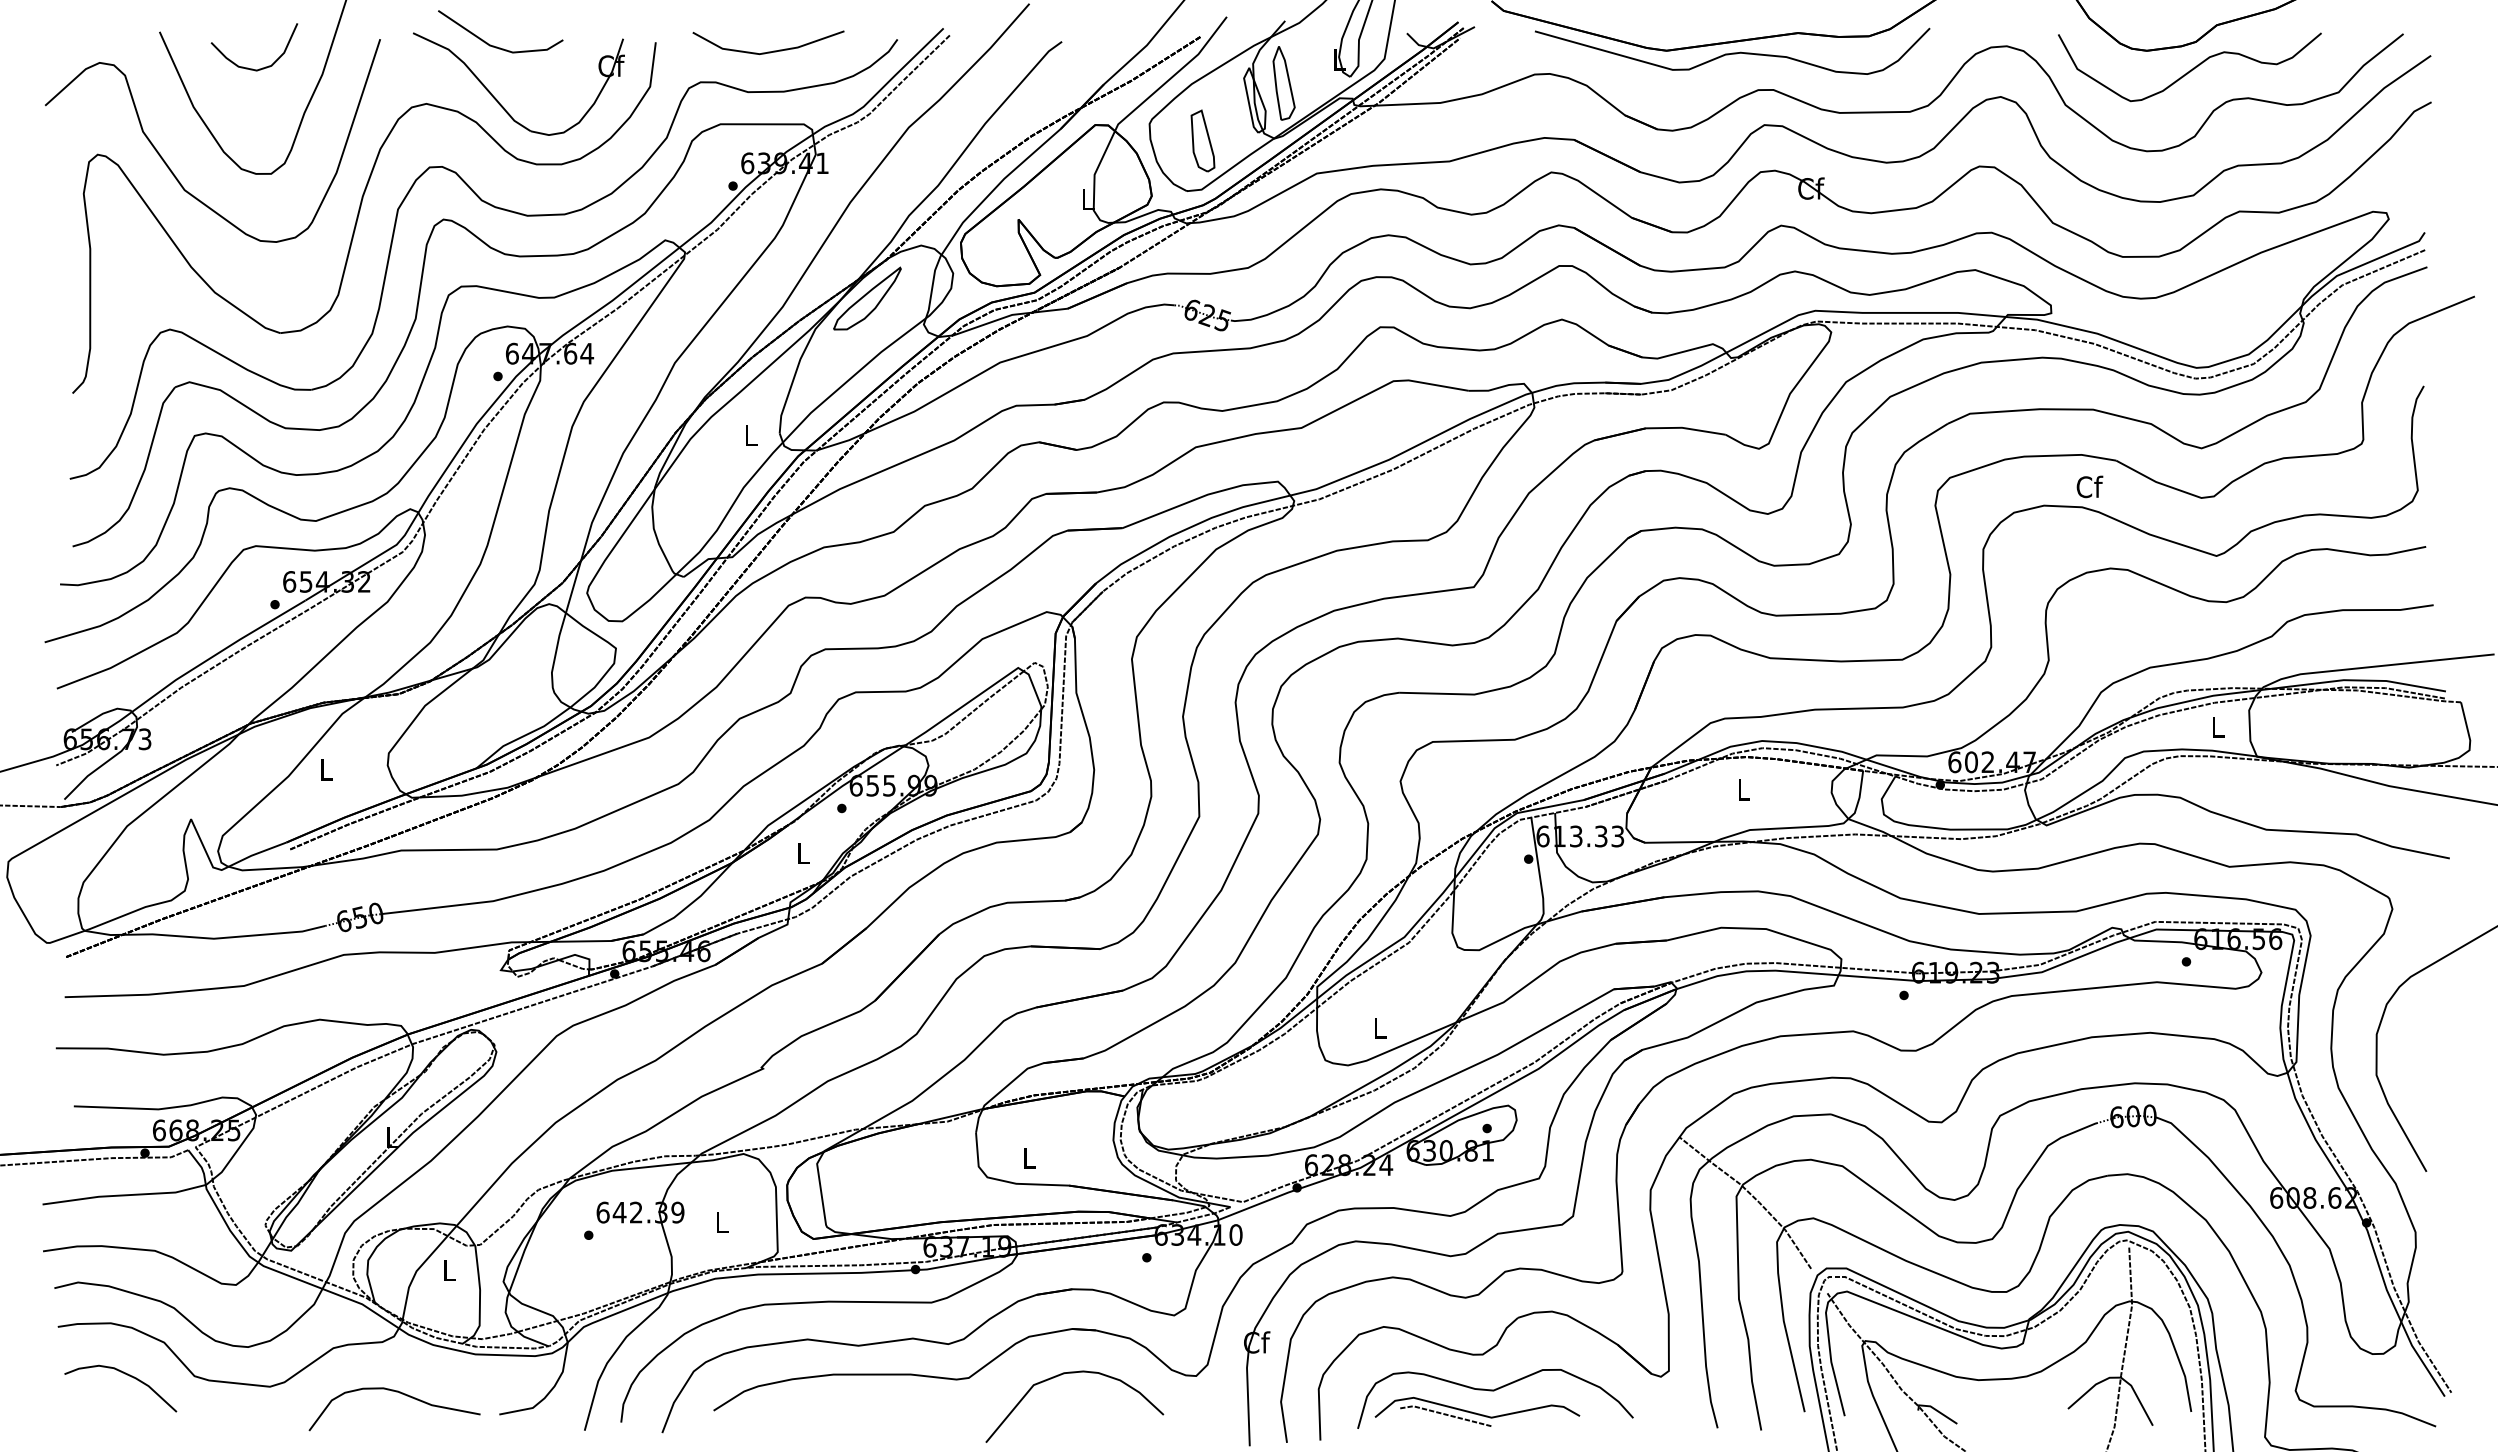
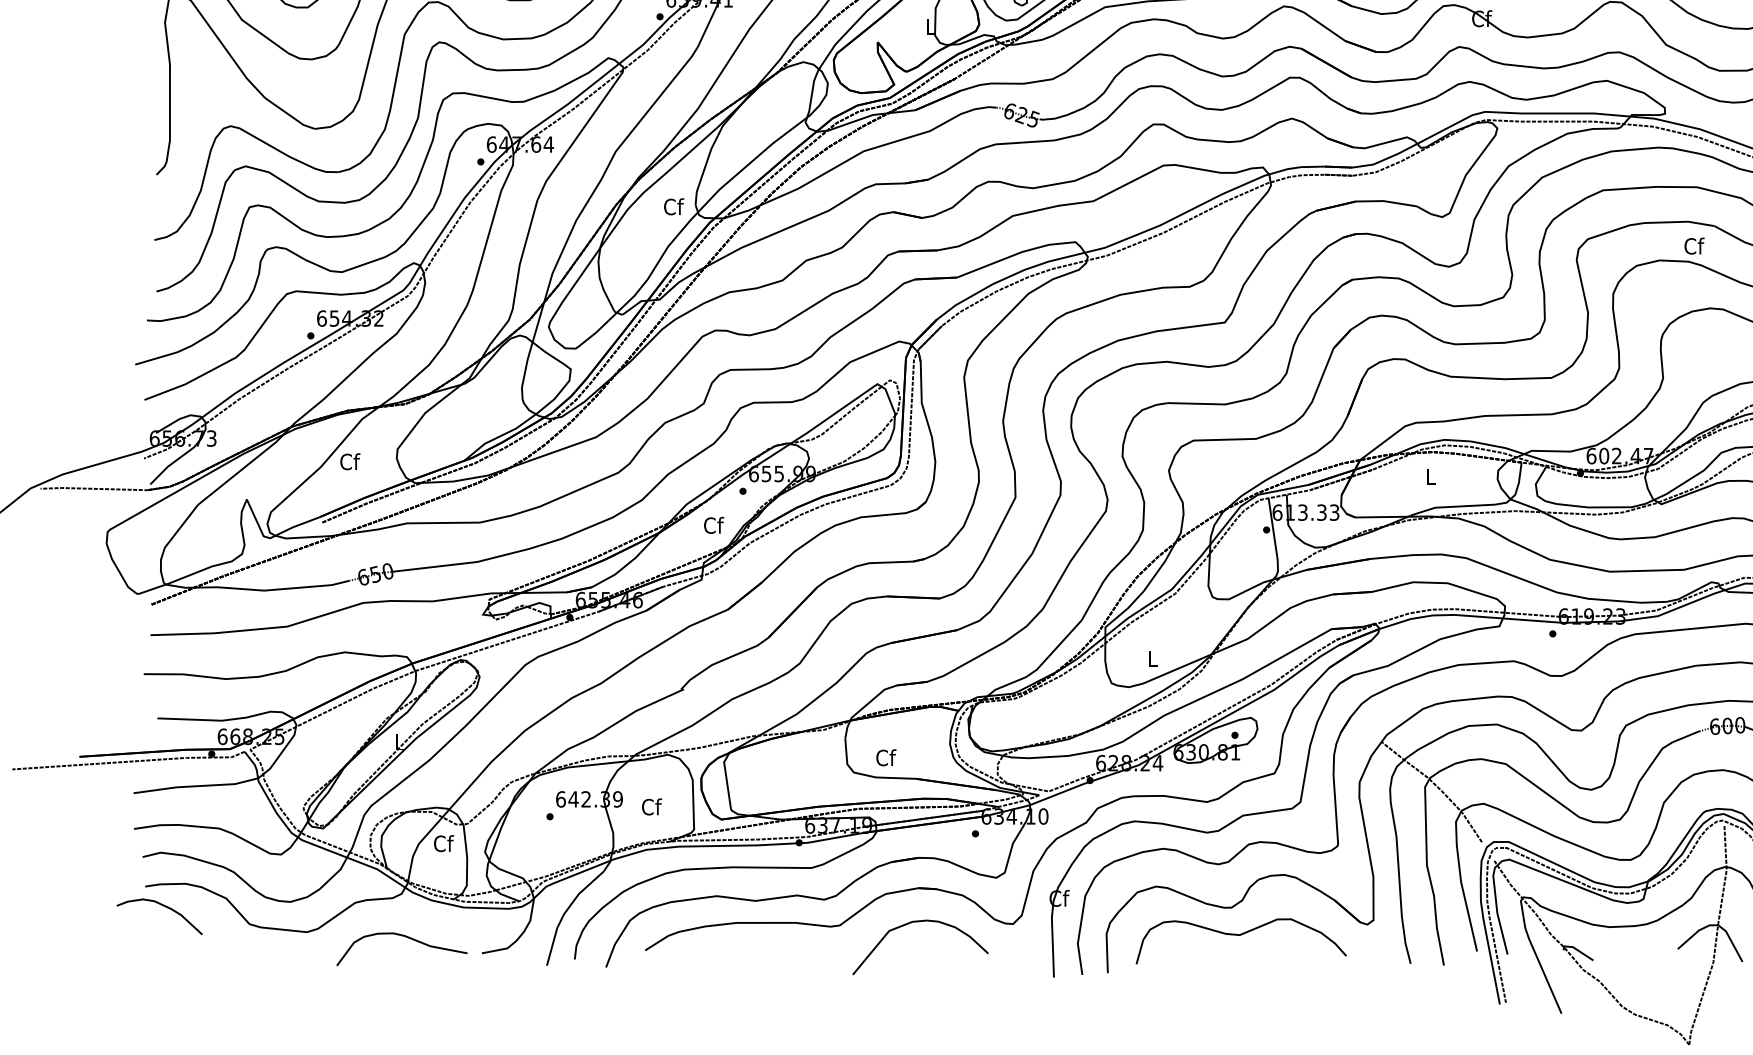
part: (867, 298) -> (762, 102), removed
text: (751, 435) -> (674, 206), L -> Cf
text: (326, 769) -> (350, 461), L -> Cf
text: (803, 853) -> (713, 525), L -> Cf
text: (1029, 1157) -> (886, 757), L -> Cf
text: (722, 1222) -> (651, 806), L -> Cf
text: (449, 1270) -> (443, 843), L -> Cf
curve: (124, 1374) -> (162, 906), moved
part: (1477, 1411) -> (1227, 951), removed

